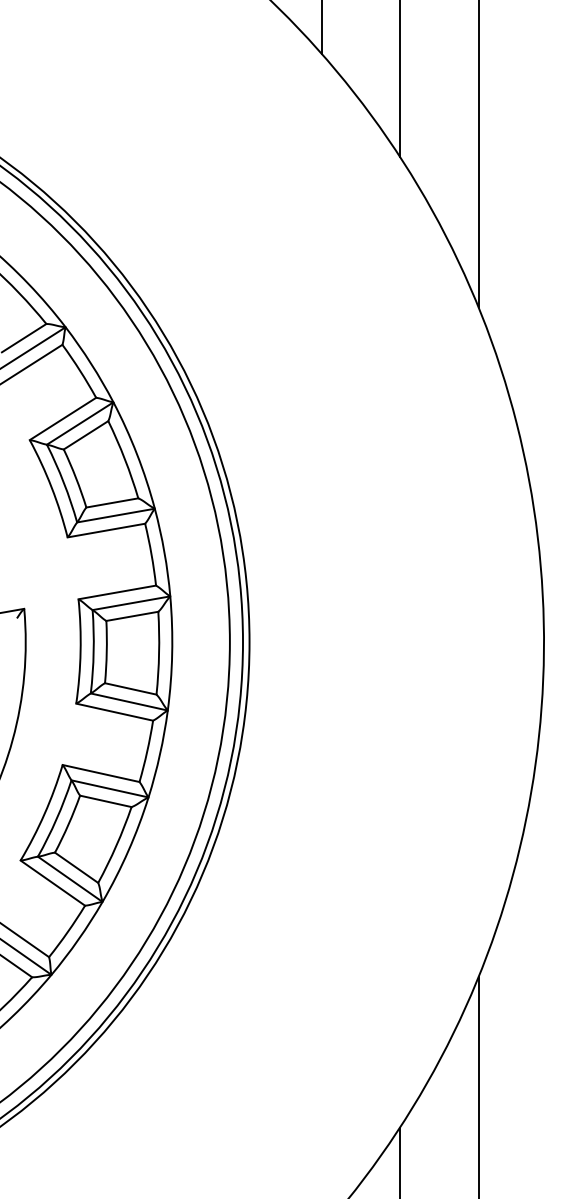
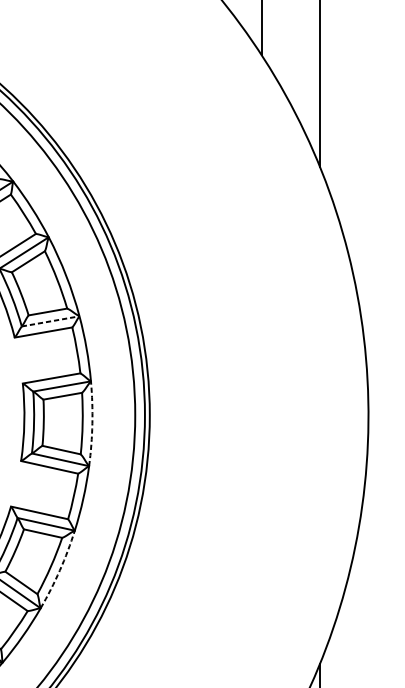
line: (116, 515) -> (51, 321), solid -> dashed
arc: (172, 653) -> (92, 423), solid -> dashed
arc: (128, 850) -> (59, 570), solid -> dashed

